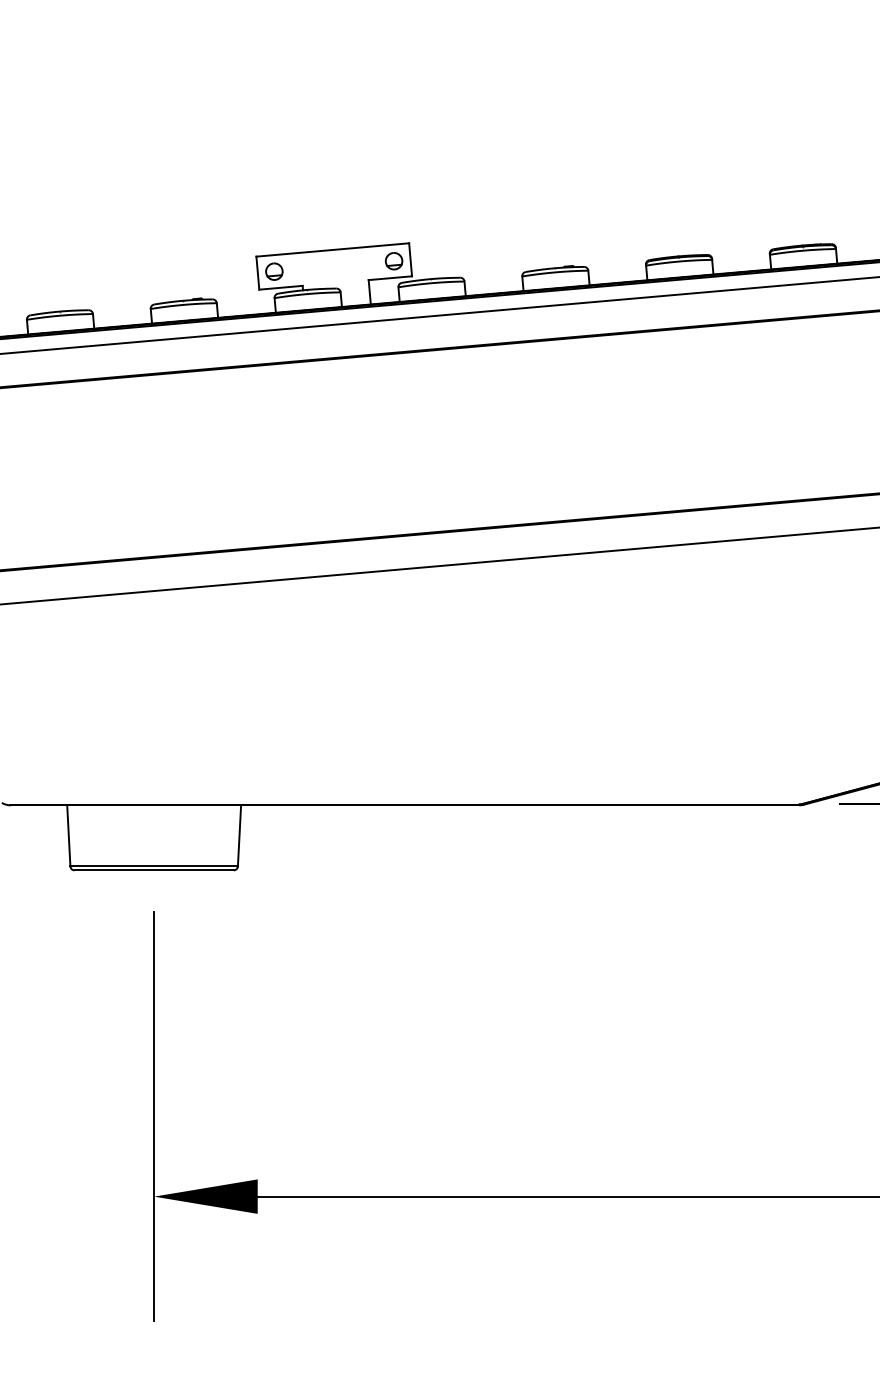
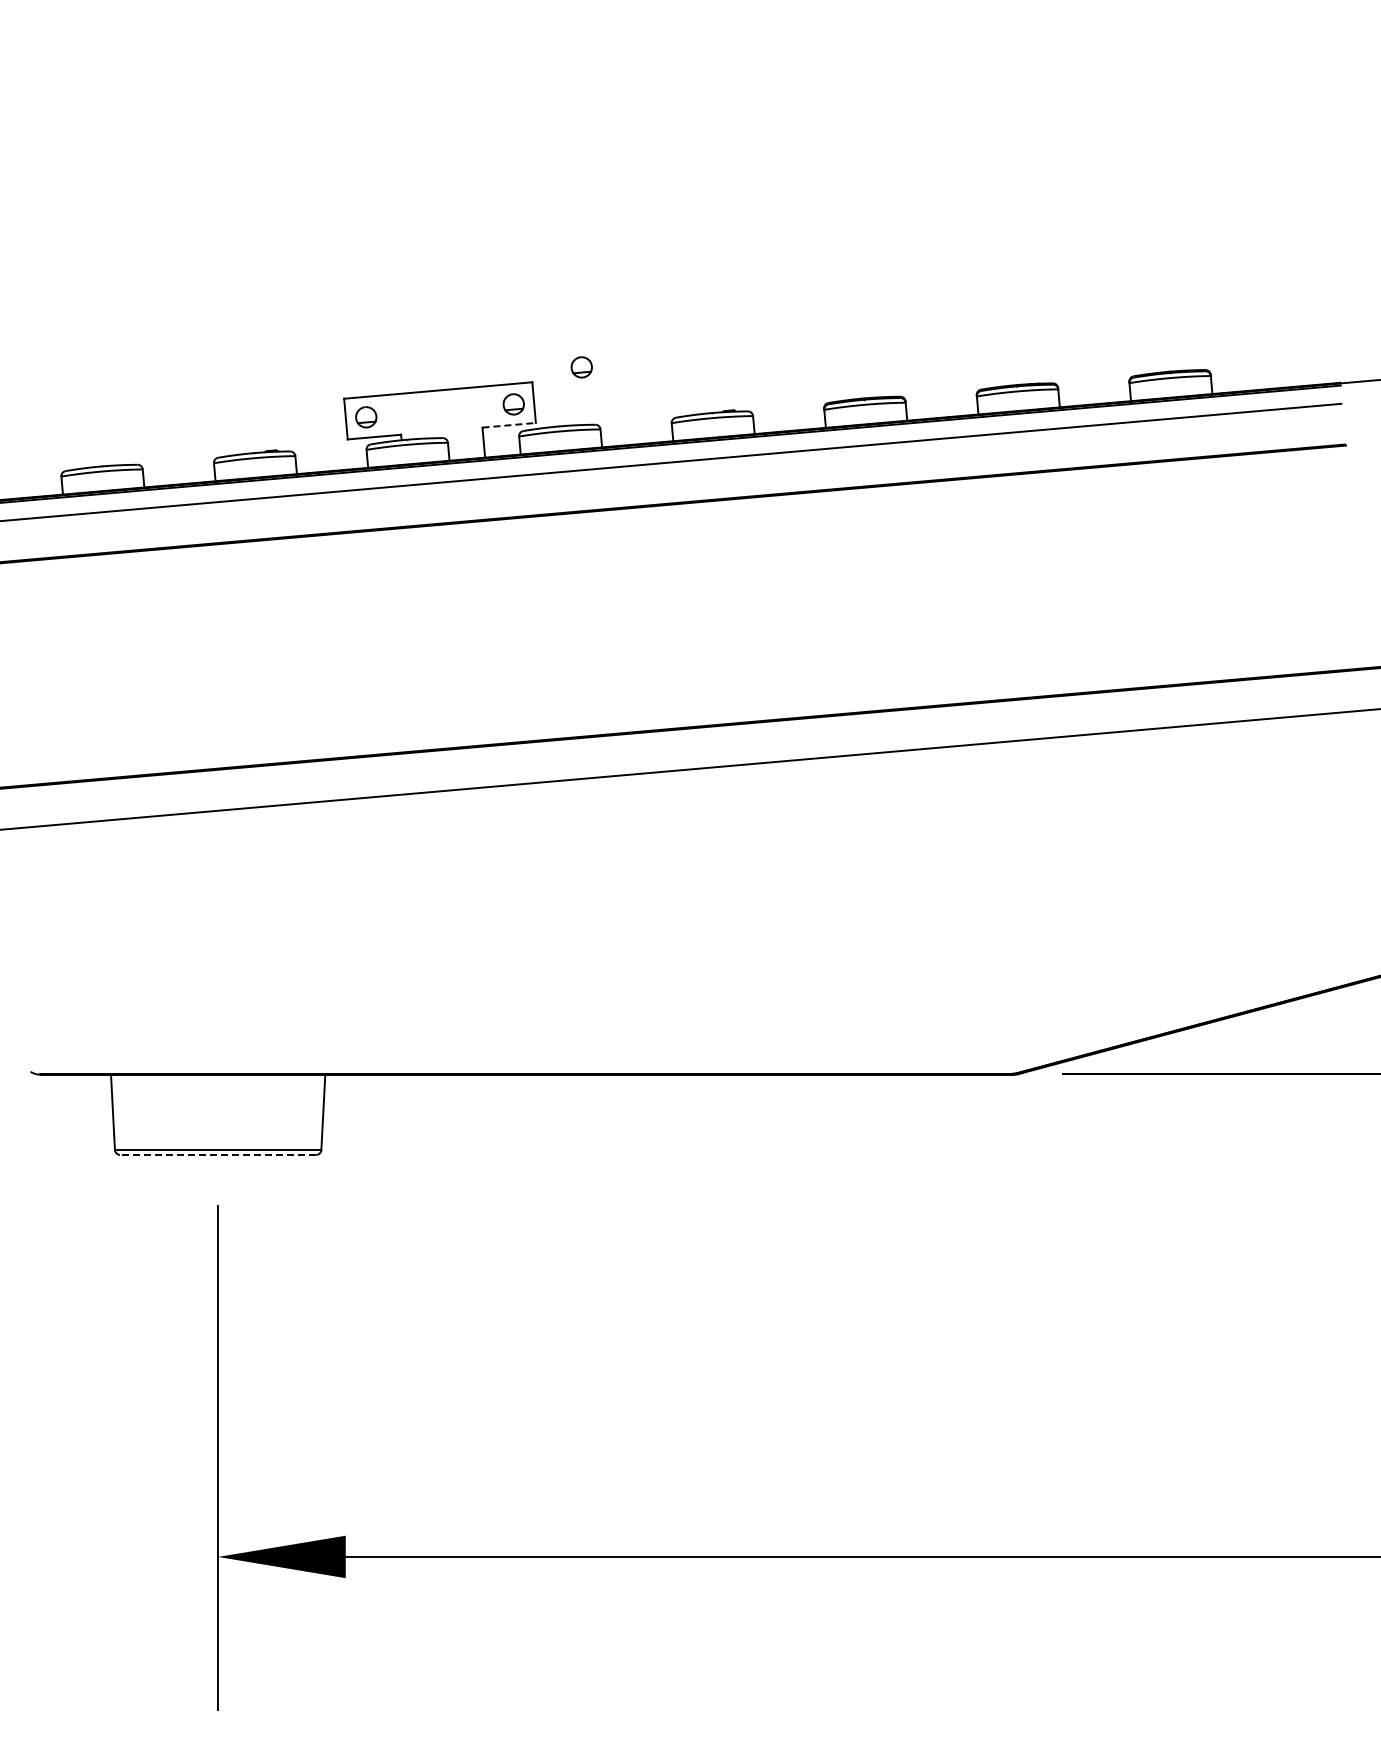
part: (449, 231) -> (581, 367), added
line: (390, 278) -> (509, 425), solid -> dashed
line: (153, 870) -> (217, 1154), solid -> dashed

